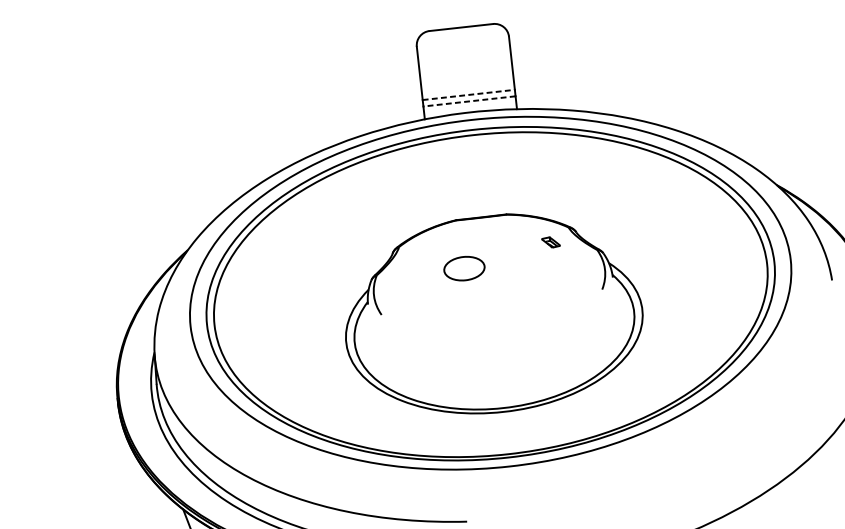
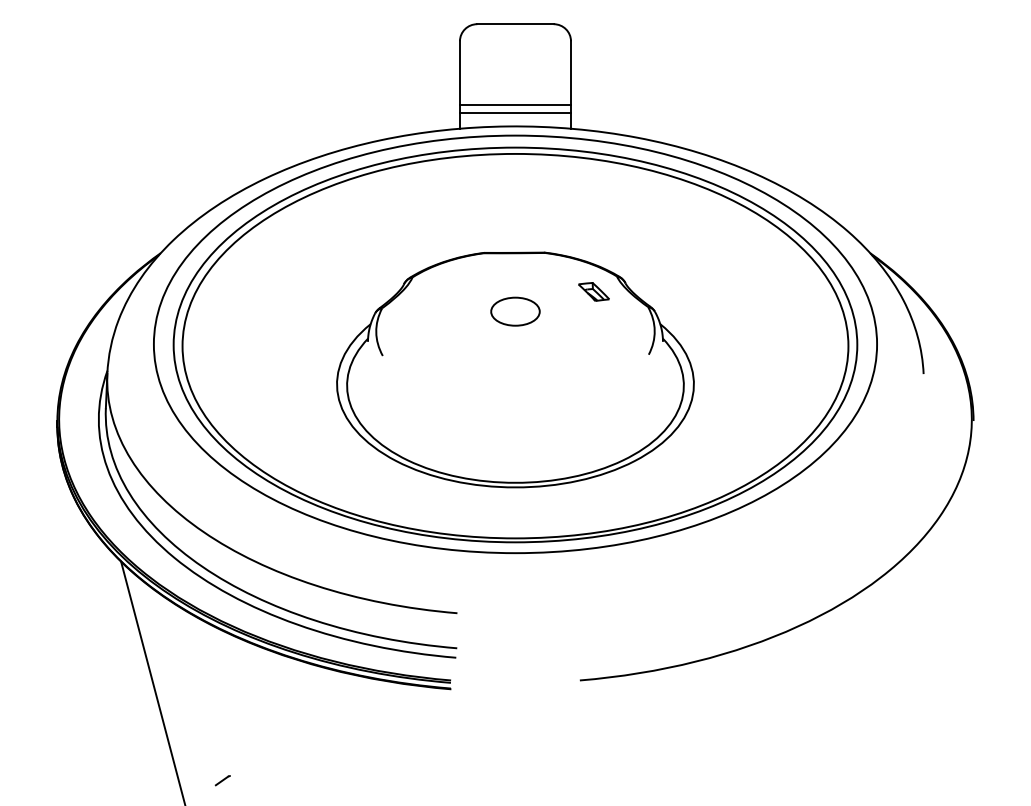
line: (468, 94) -> (515, 105), dashed -> solid
line: (469, 101) -> (515, 113), dashed -> solid
part: (550, 242) -> (593, 291), size x1.43
part: (464, 268) -> (515, 311), moved

